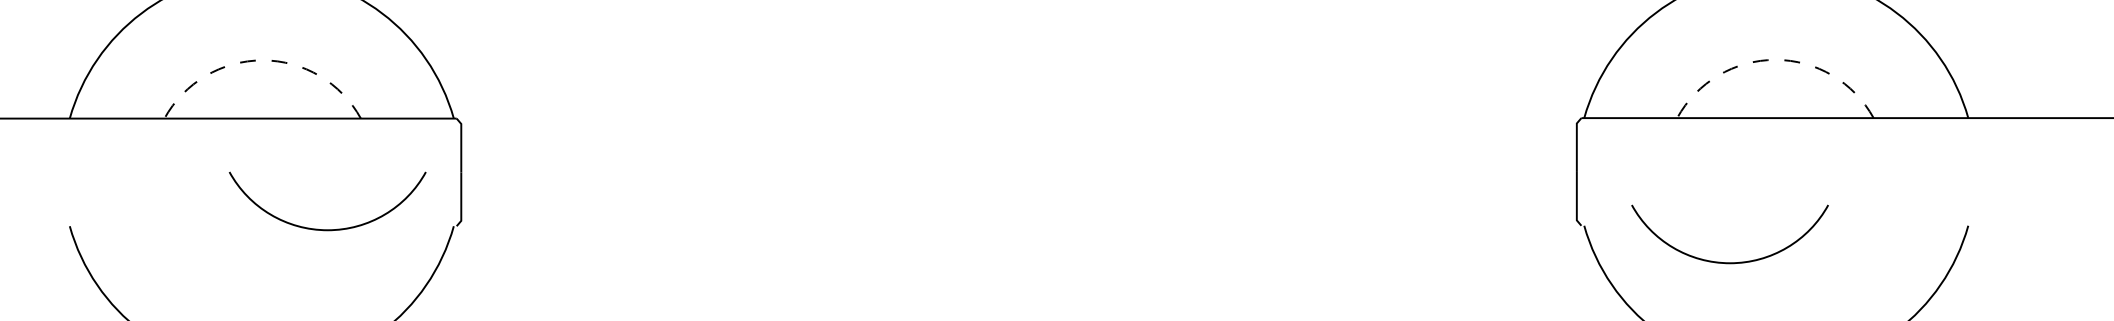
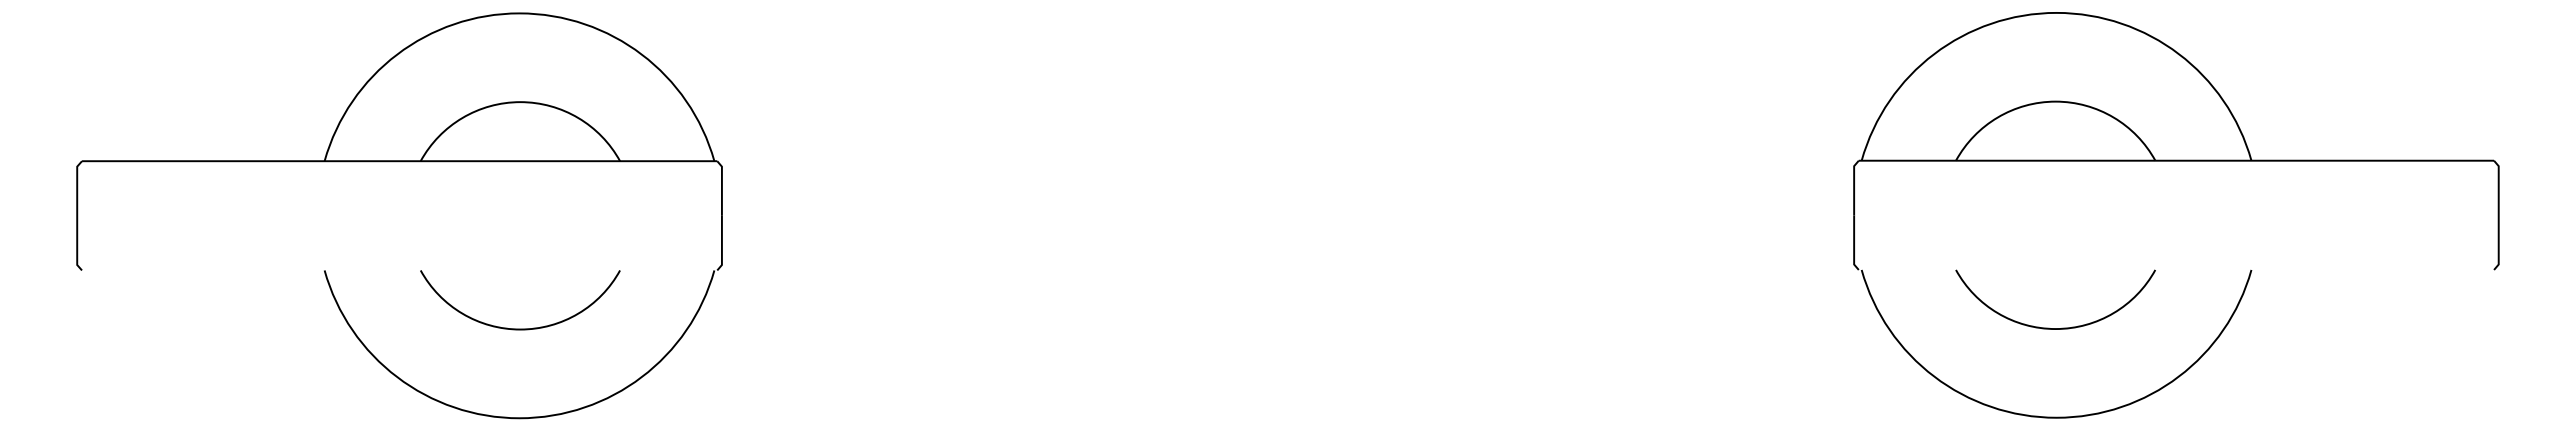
line: (1775, 59) -> (2055, 101), dashed -> solid
line: (262, 60) -> (520, 102), dashed -> solid
curve: (327, 229) -> (520, 328), moved
curve: (1723, 261) -> (2049, 327), moved

